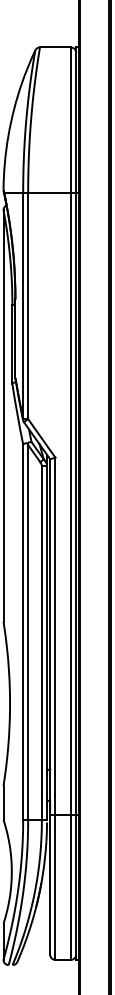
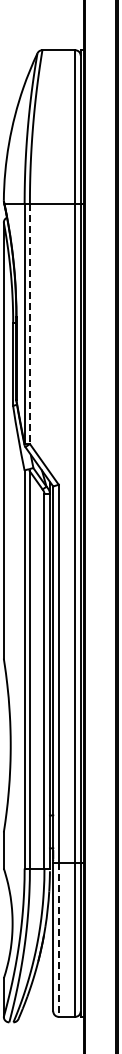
line: (27, 306) -> (29, 324), solid -> dashed
line: (55, 886) -> (58, 939), solid -> dashed

